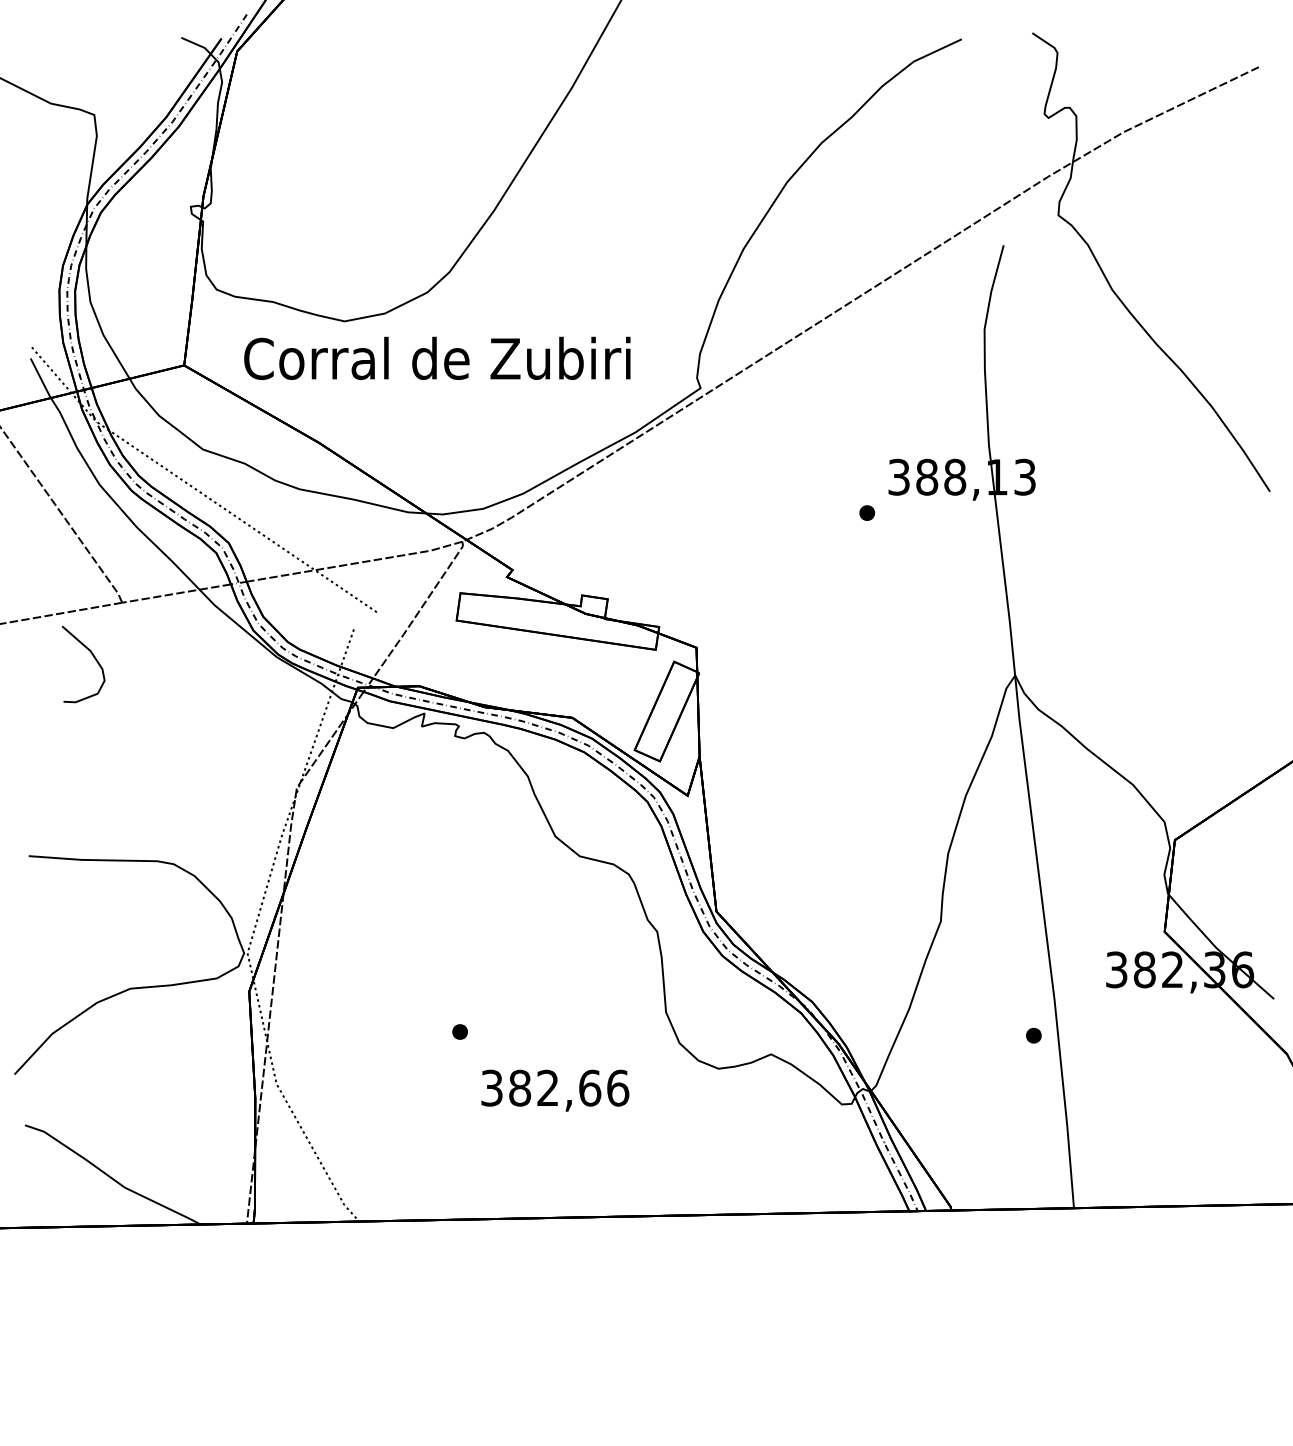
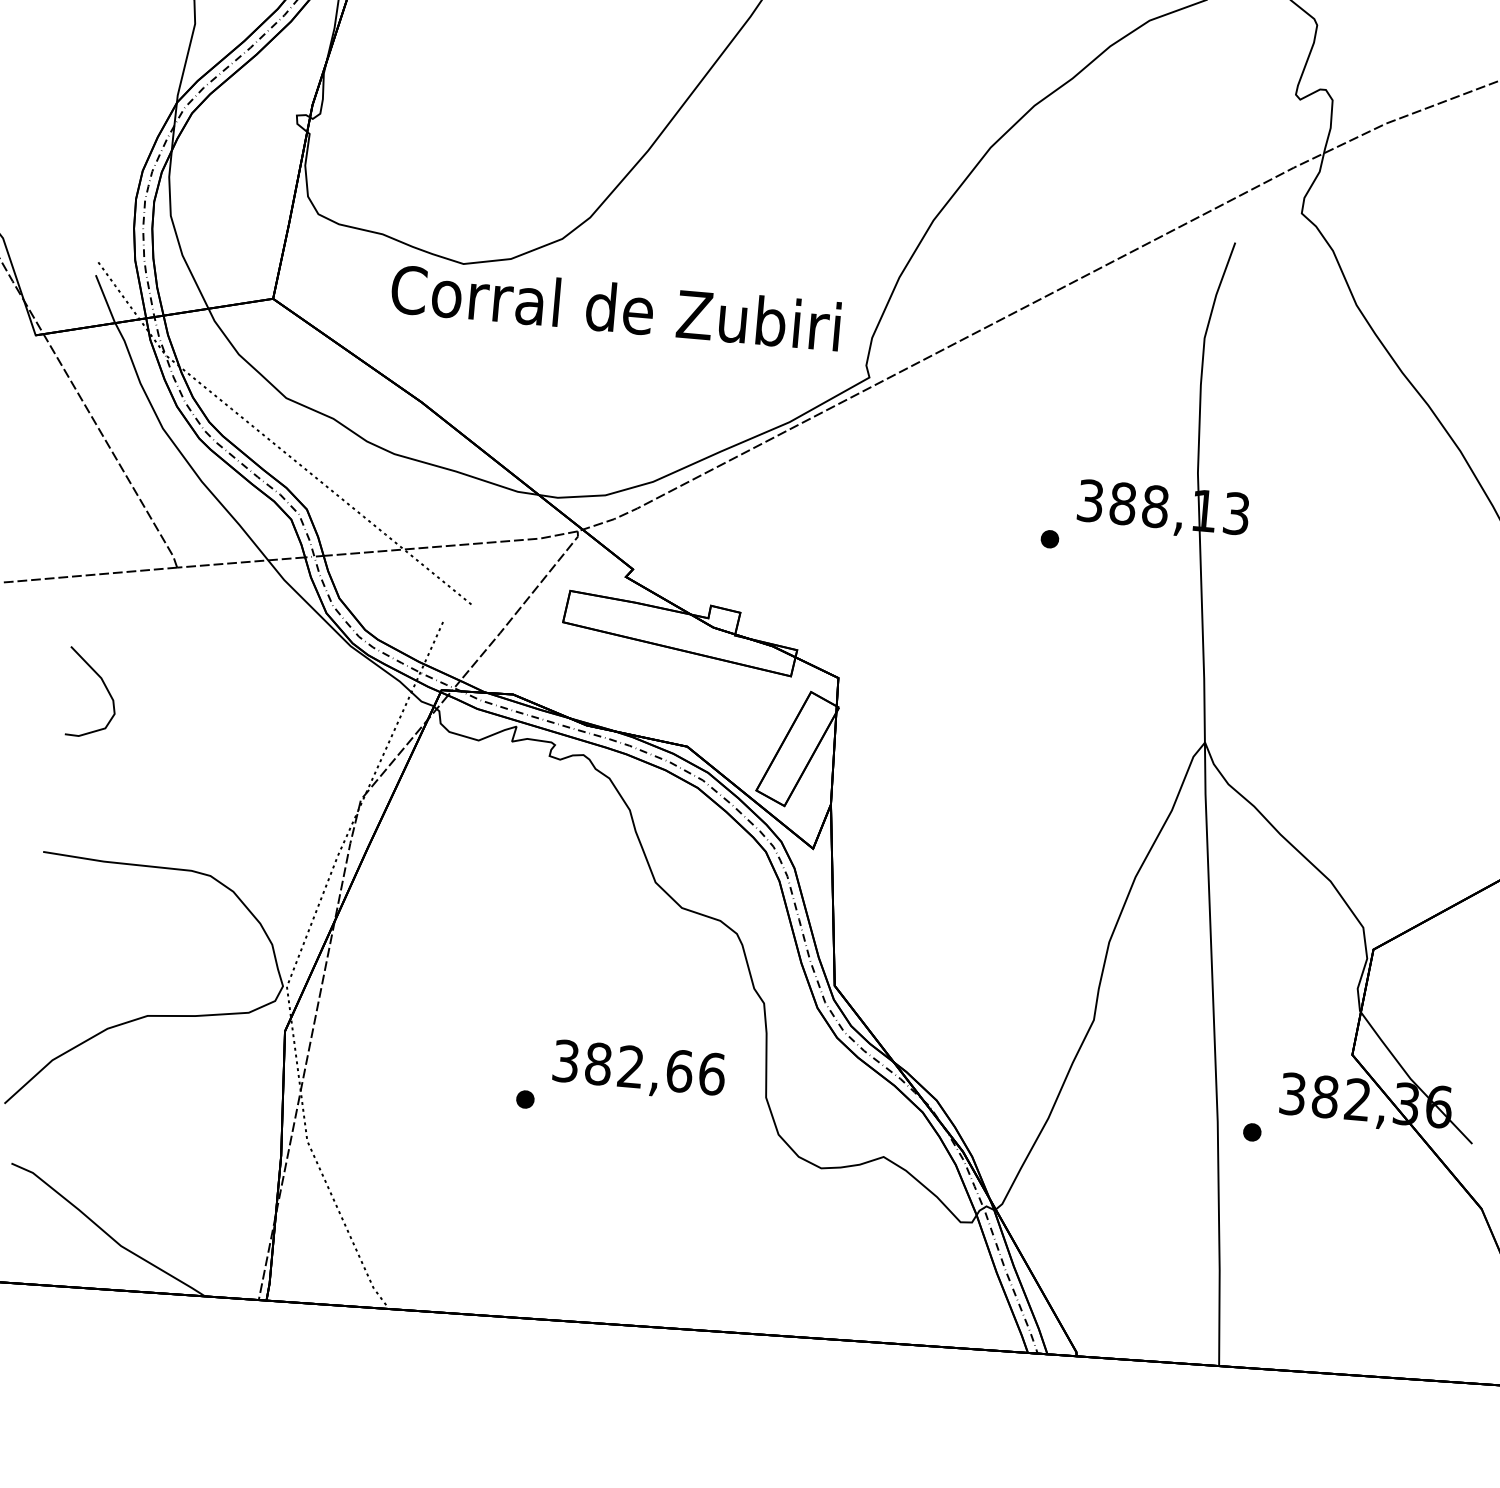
text: (437, 357) -> (616, 306), moved
curve: (93, 657) -> (104, 685), moved
part: (1033, 1035) -> (1251, 1132), moved
text: (555, 1090) -> (639, 1070), moved

